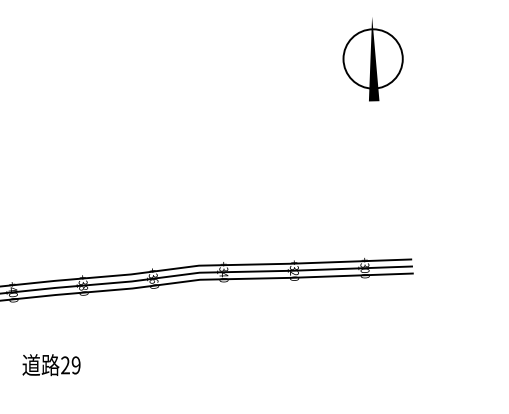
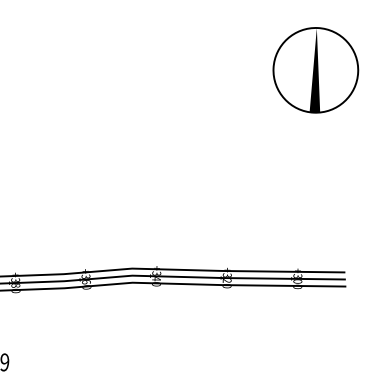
circle: (372, 58) -> (315, 69), size x1.43

